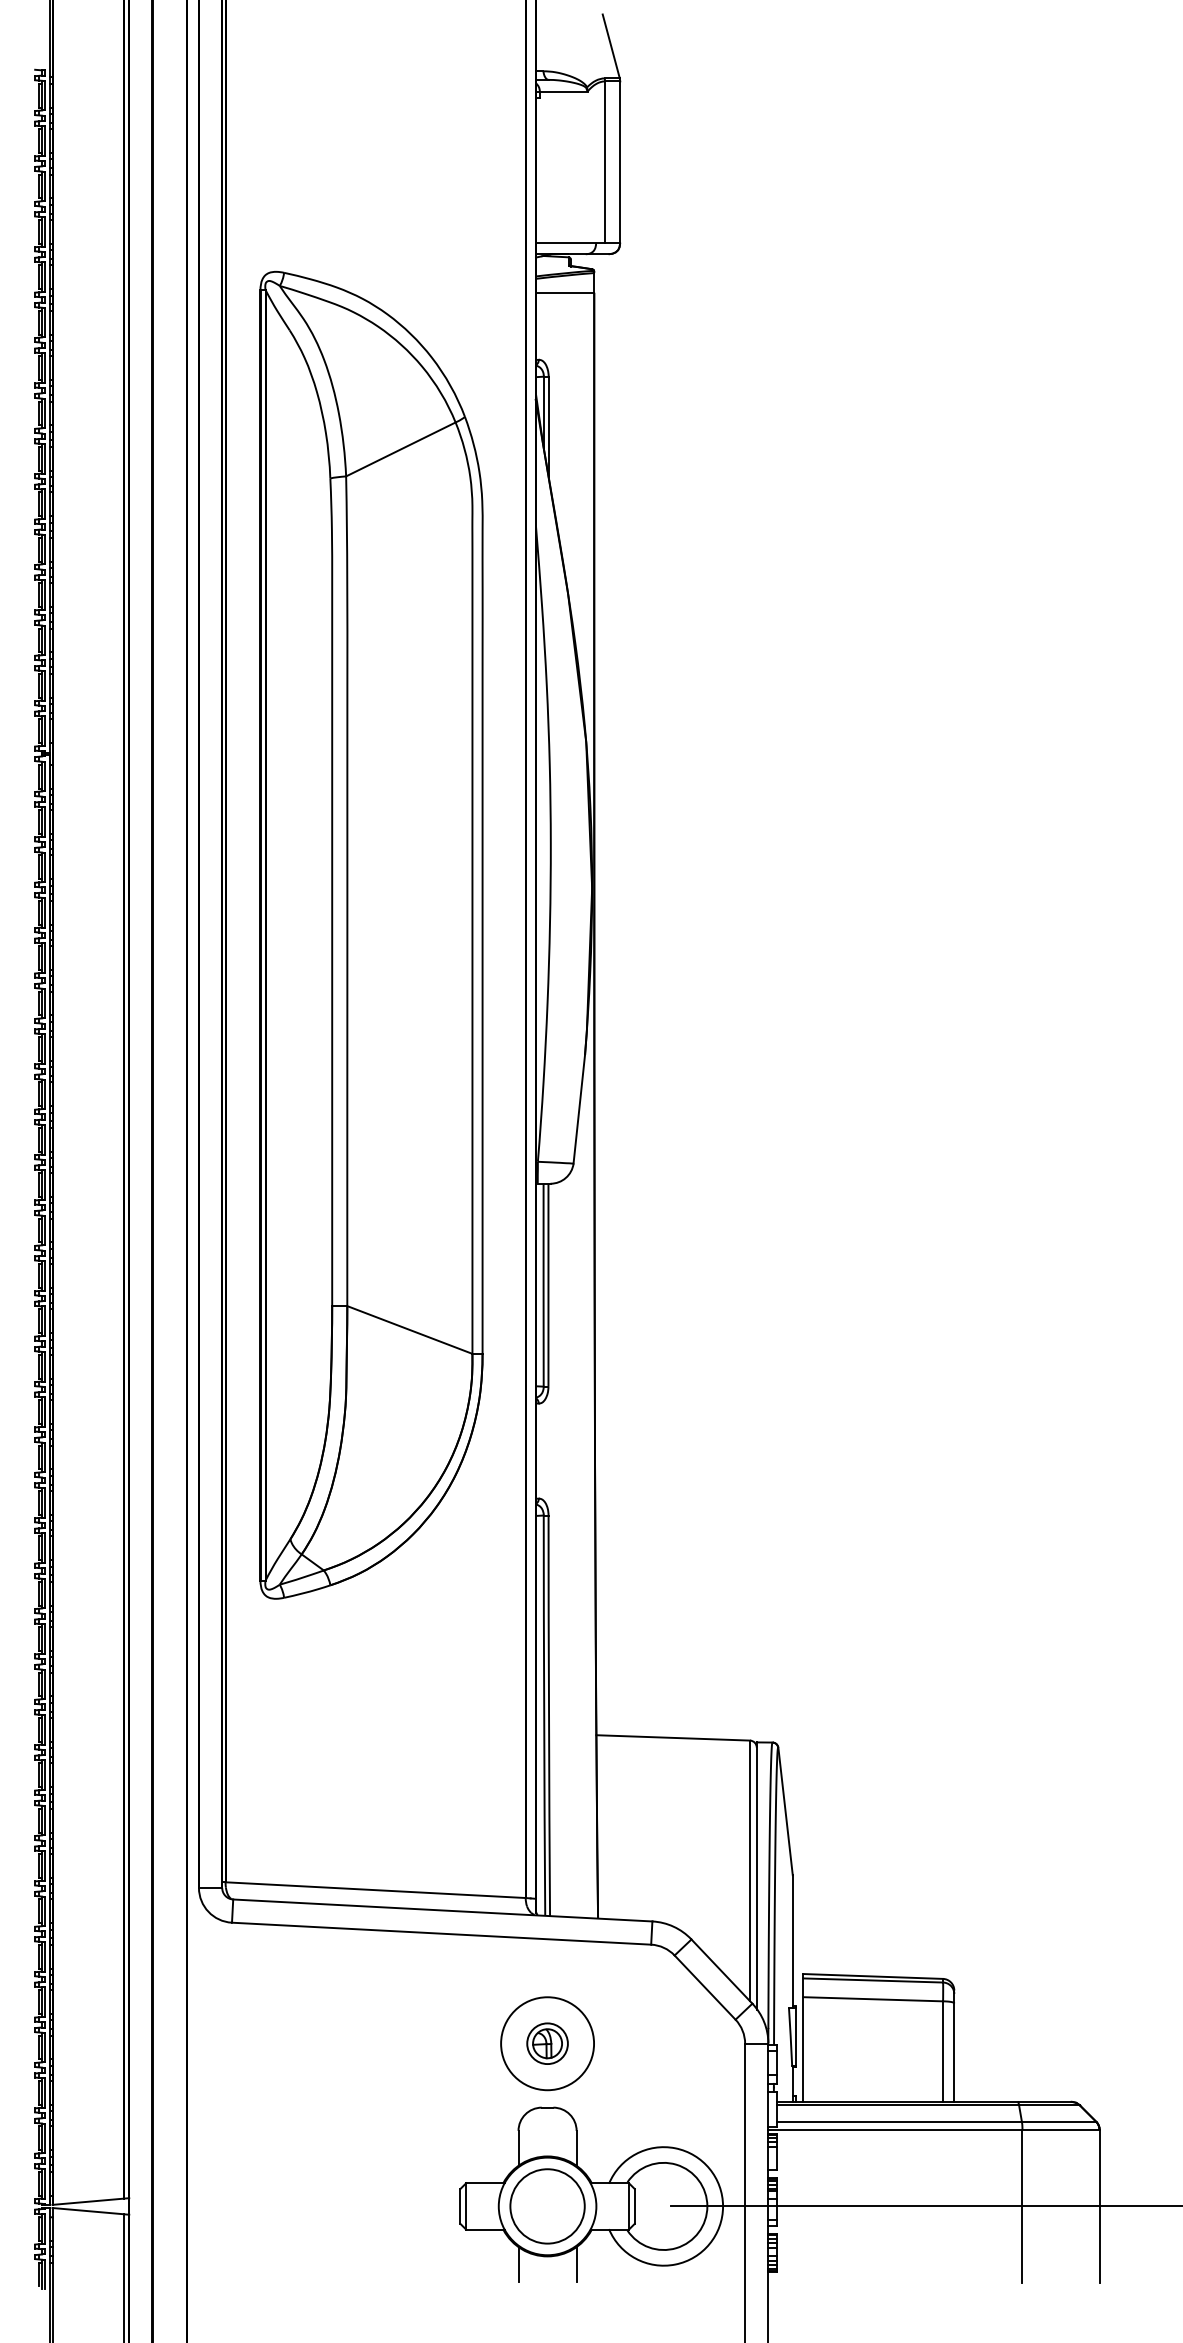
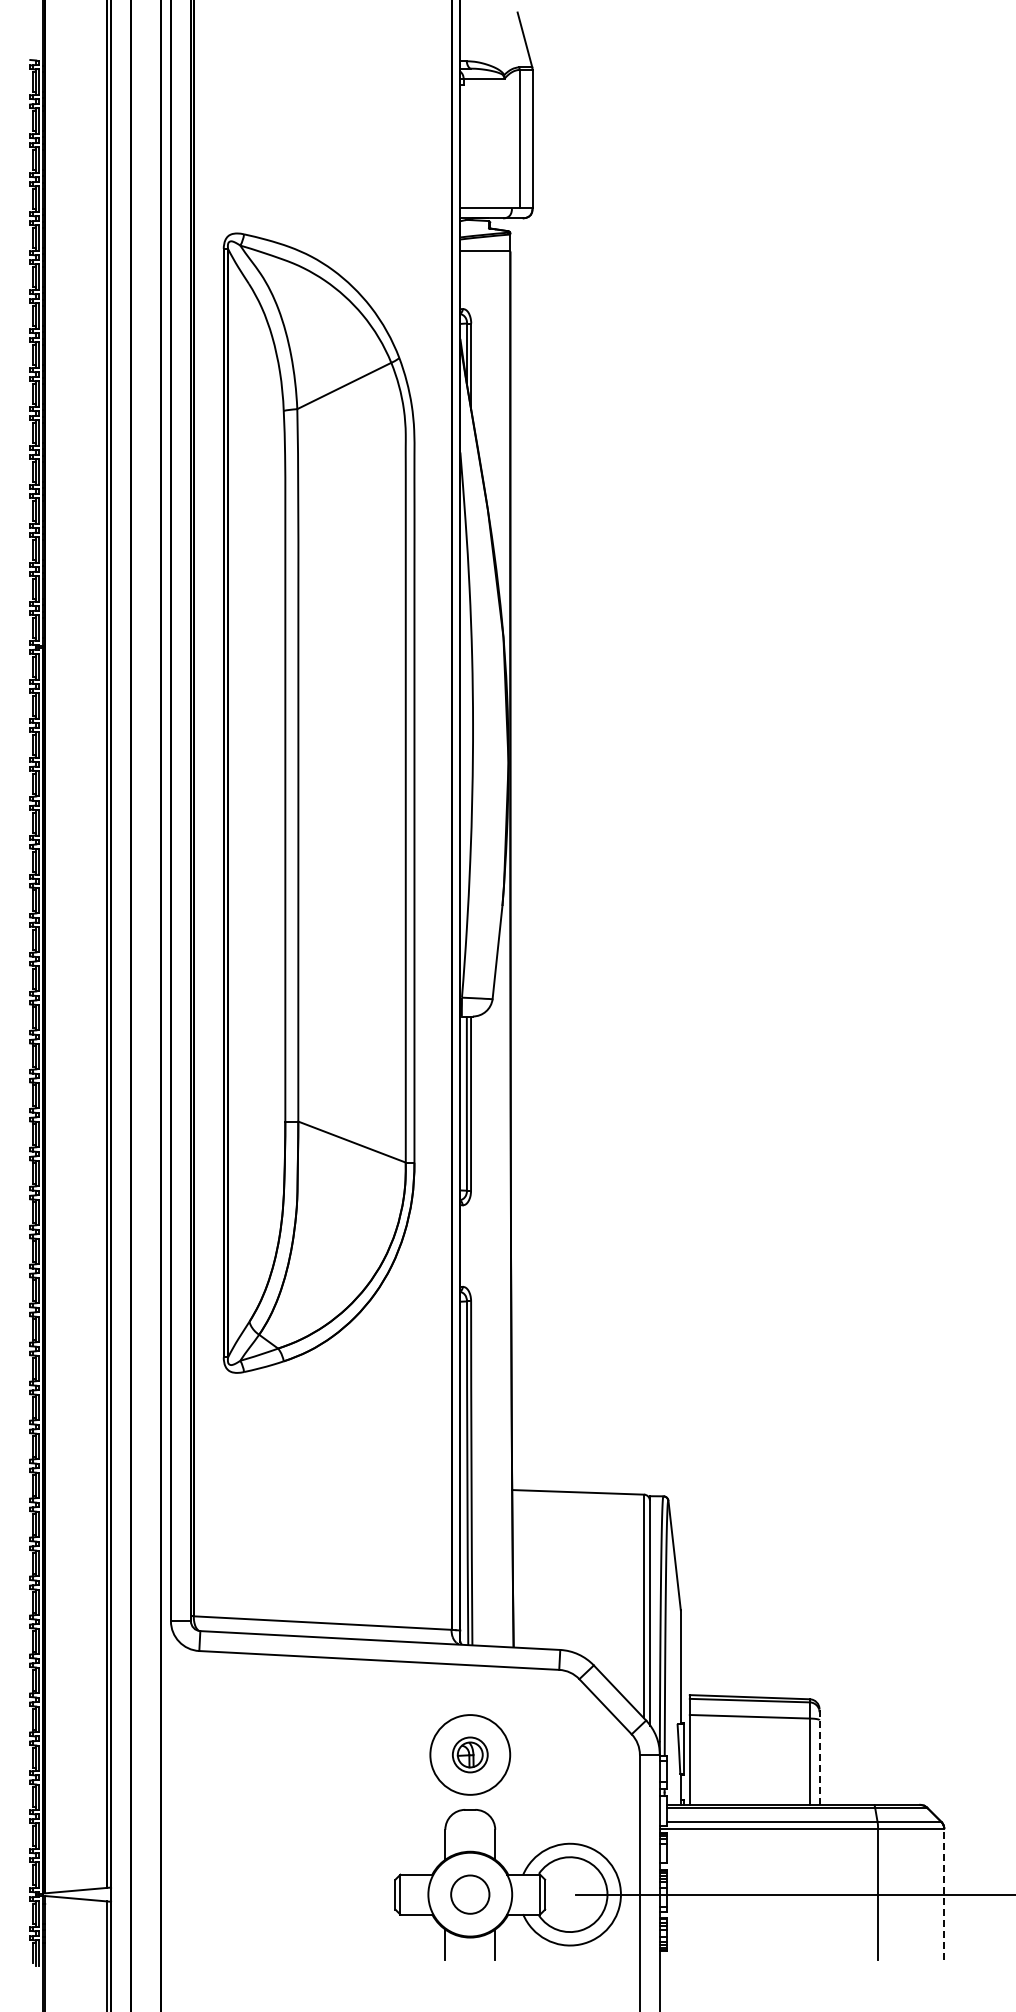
line: (954, 2046) -> (819, 1757), solid -> dashed
circle: (547, 2206) -> (470, 1894), size x0.6
line: (1099, 2206) -> (944, 1894), solid -> dashed

